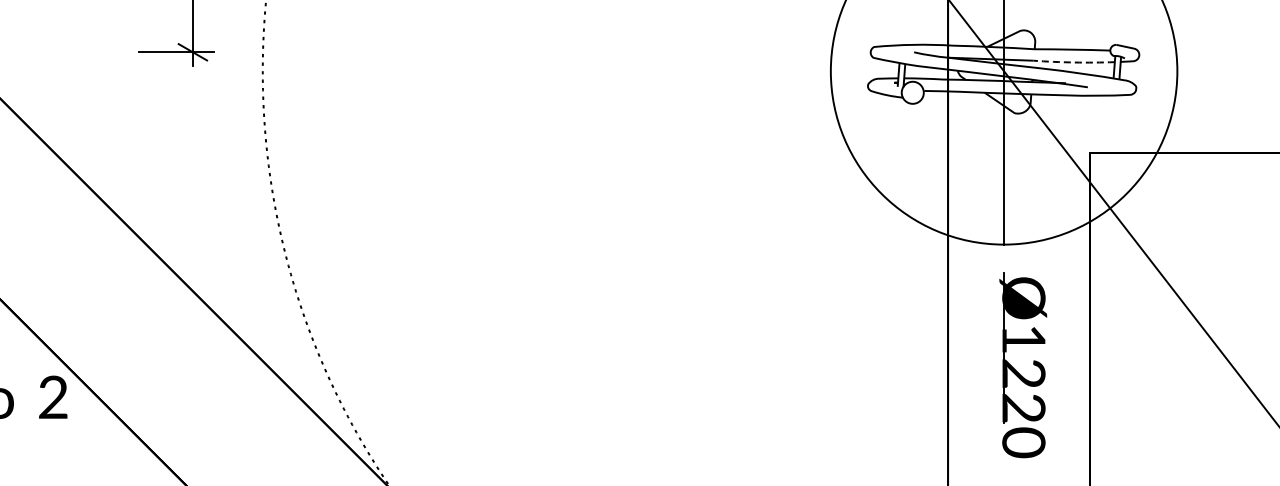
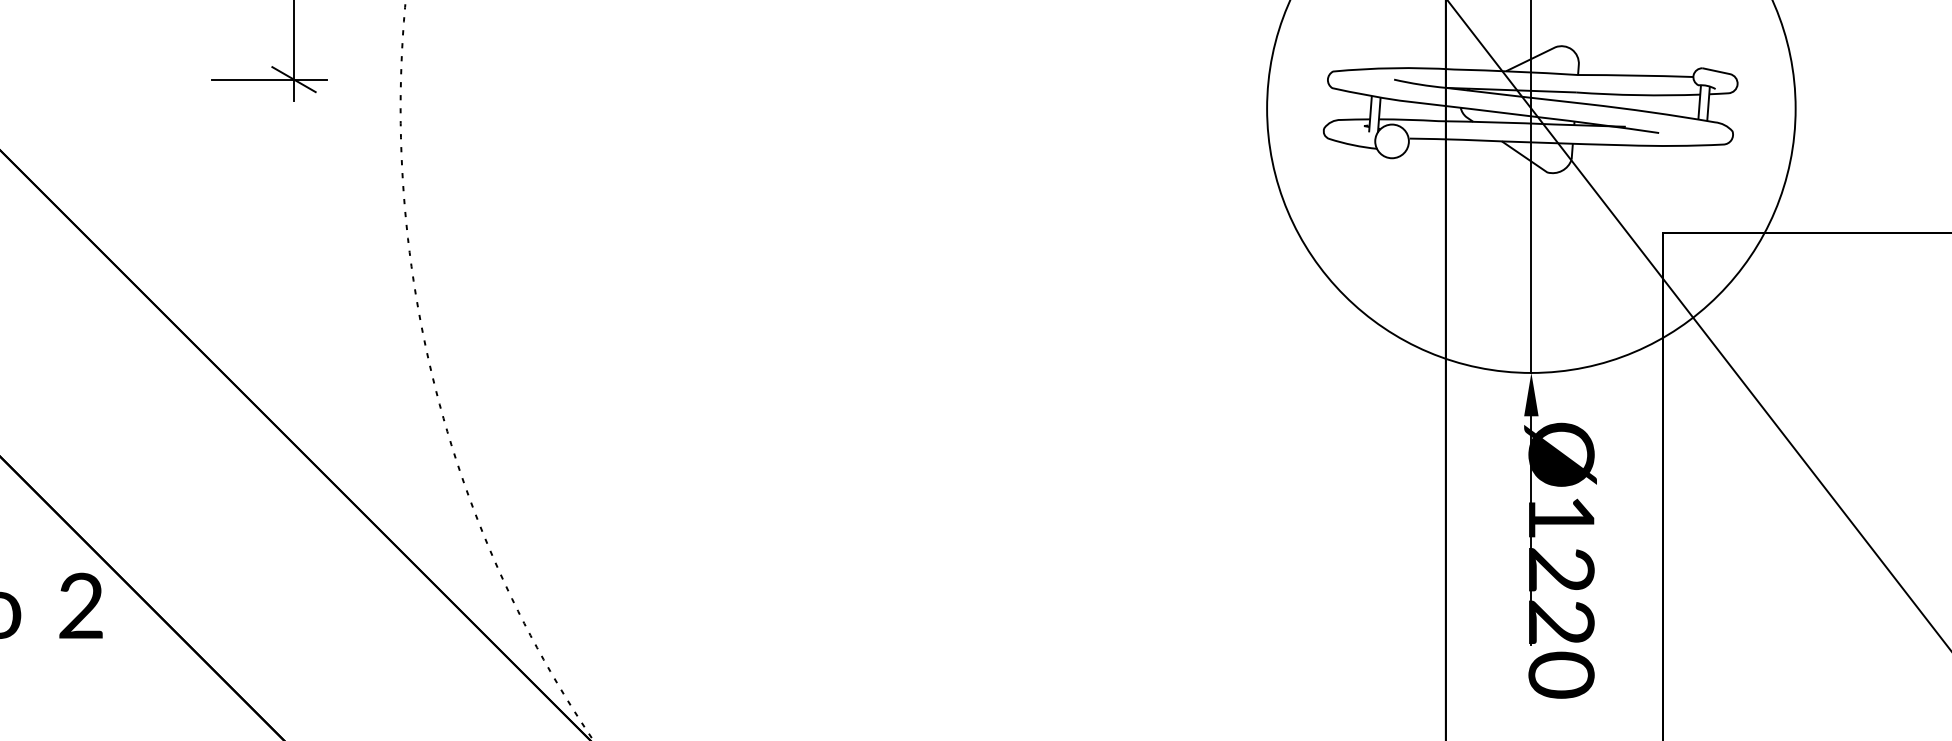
line: (1074, 62) -> (1638, 95), dashed -> solid
fill: (1003, 258) -> (1530, 394), added

